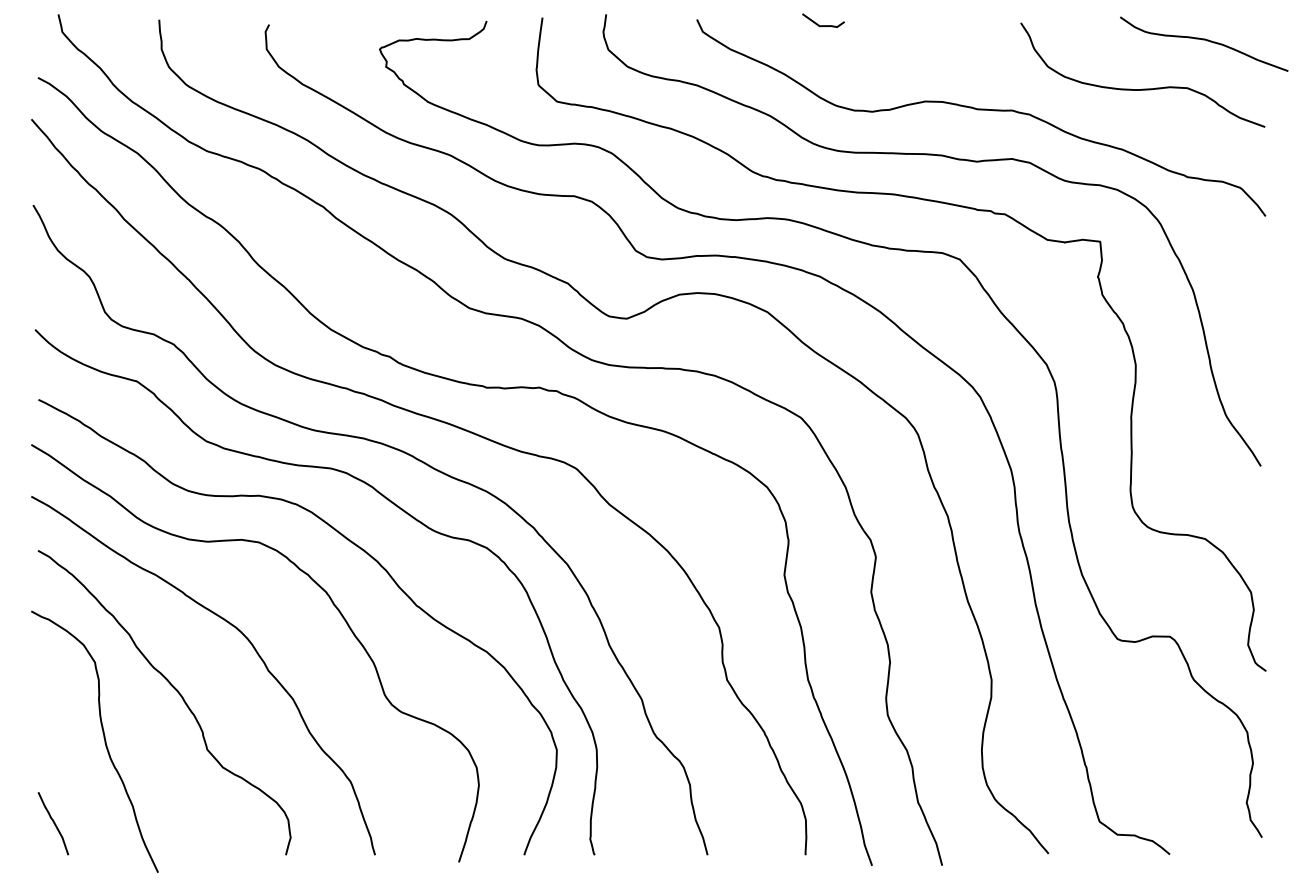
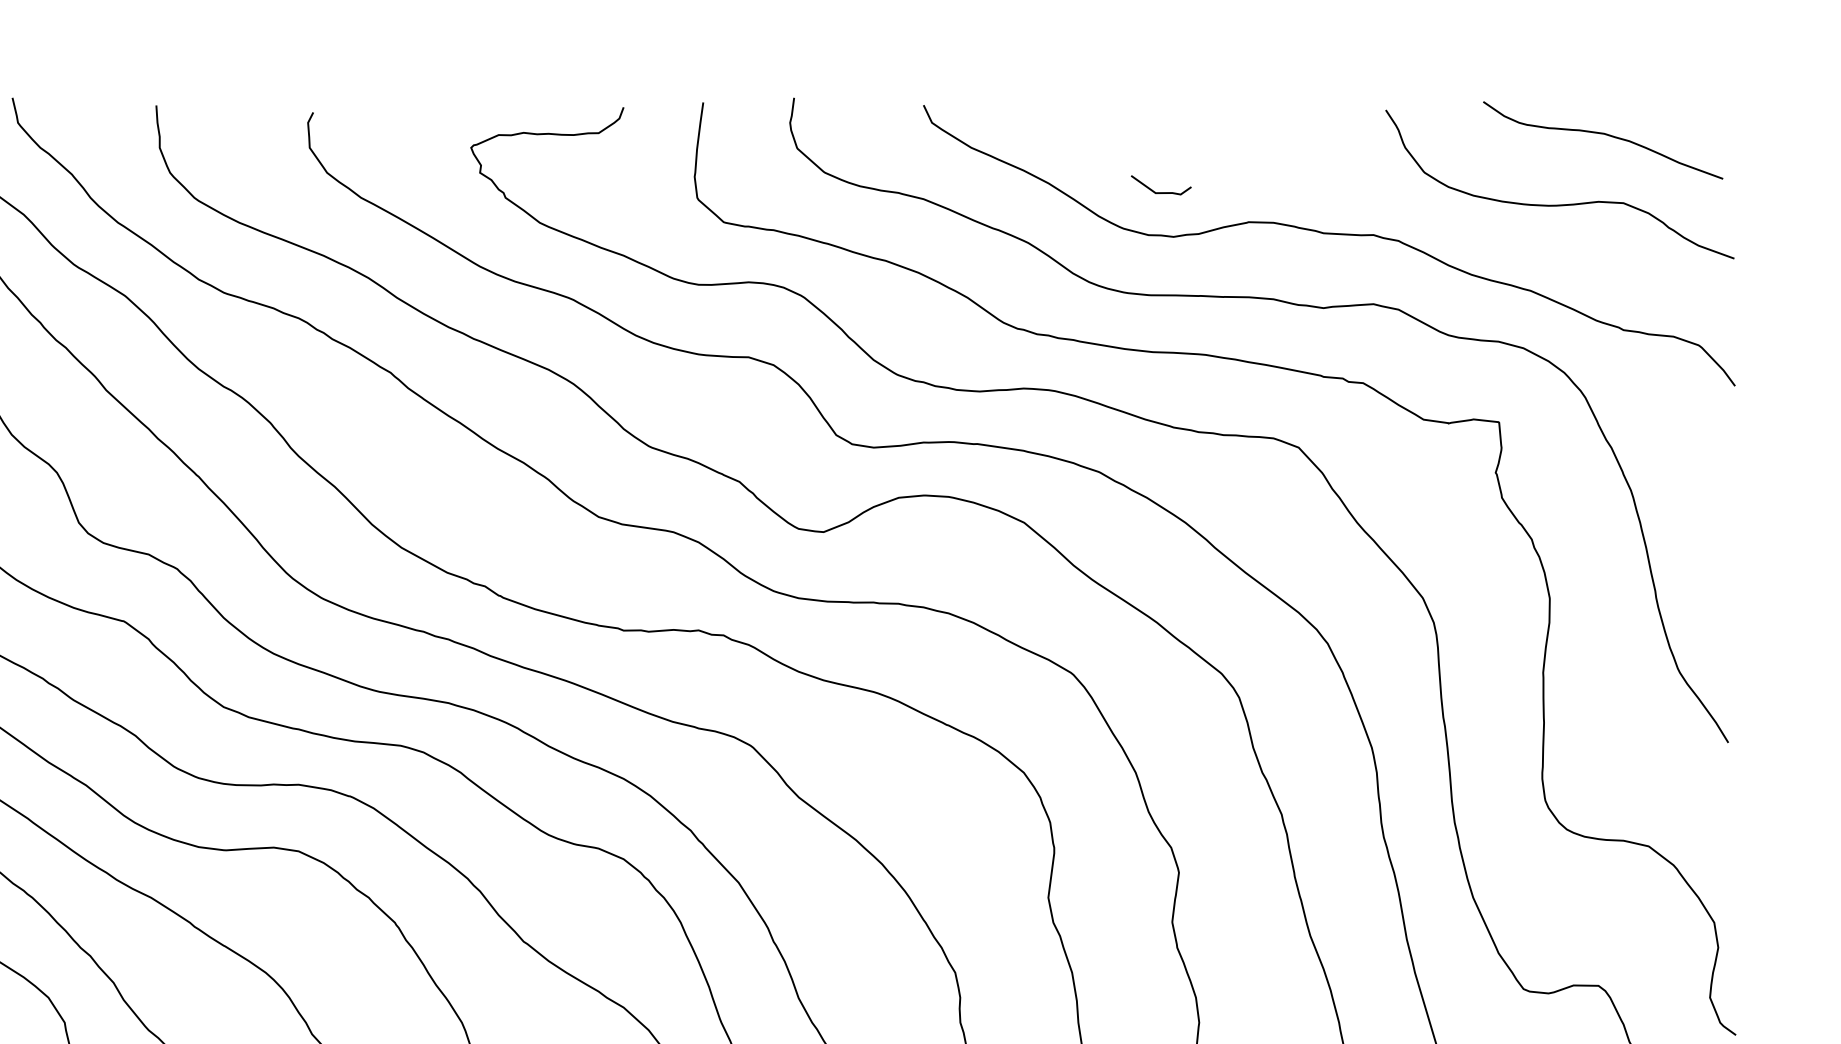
line: (823, 25) -> (1161, 192), moved
curve: (1204, 40) -> (1603, 135), moved

